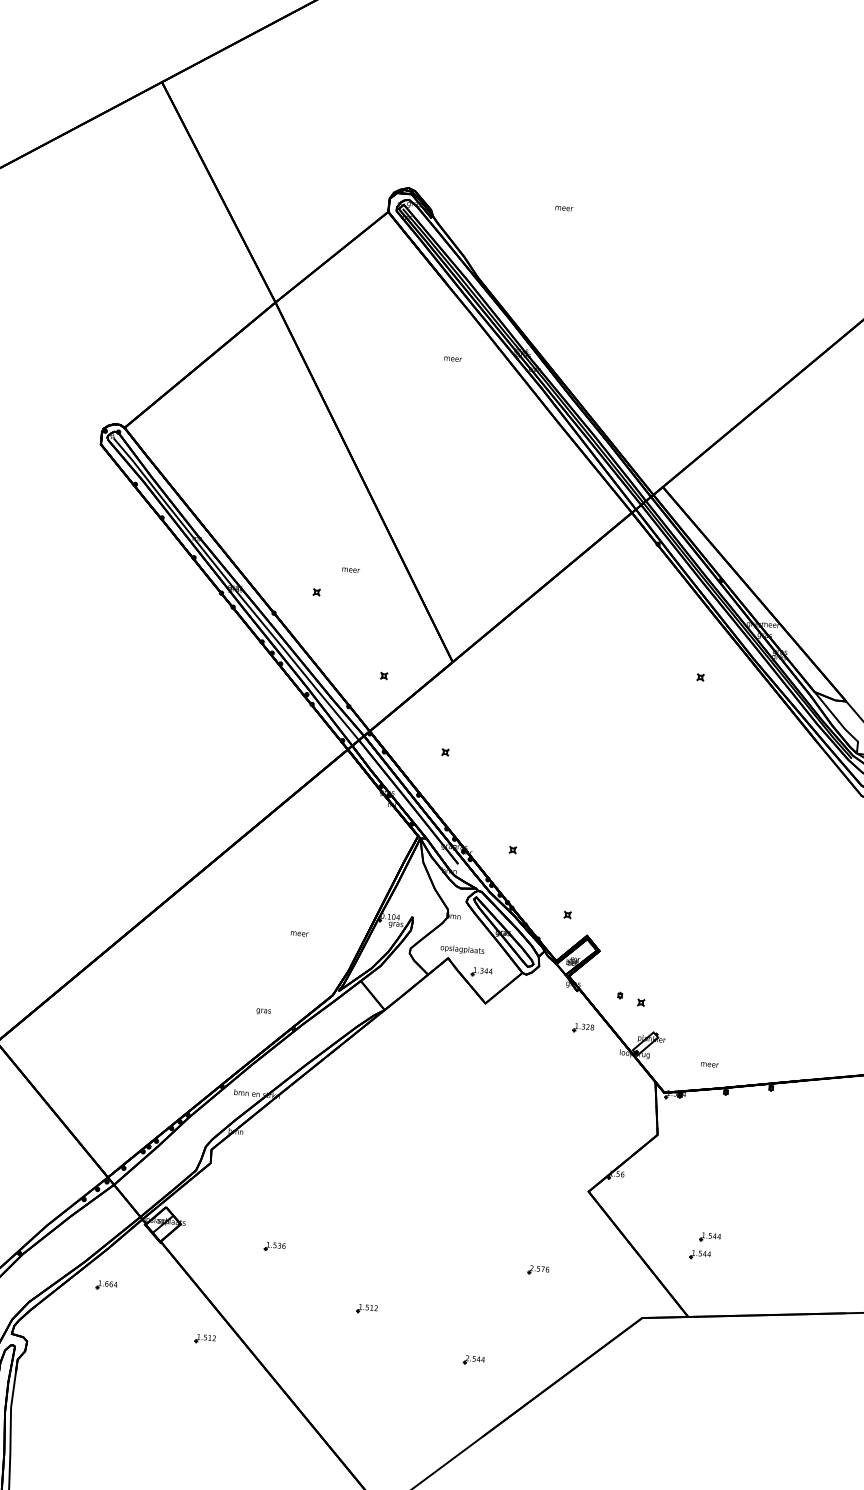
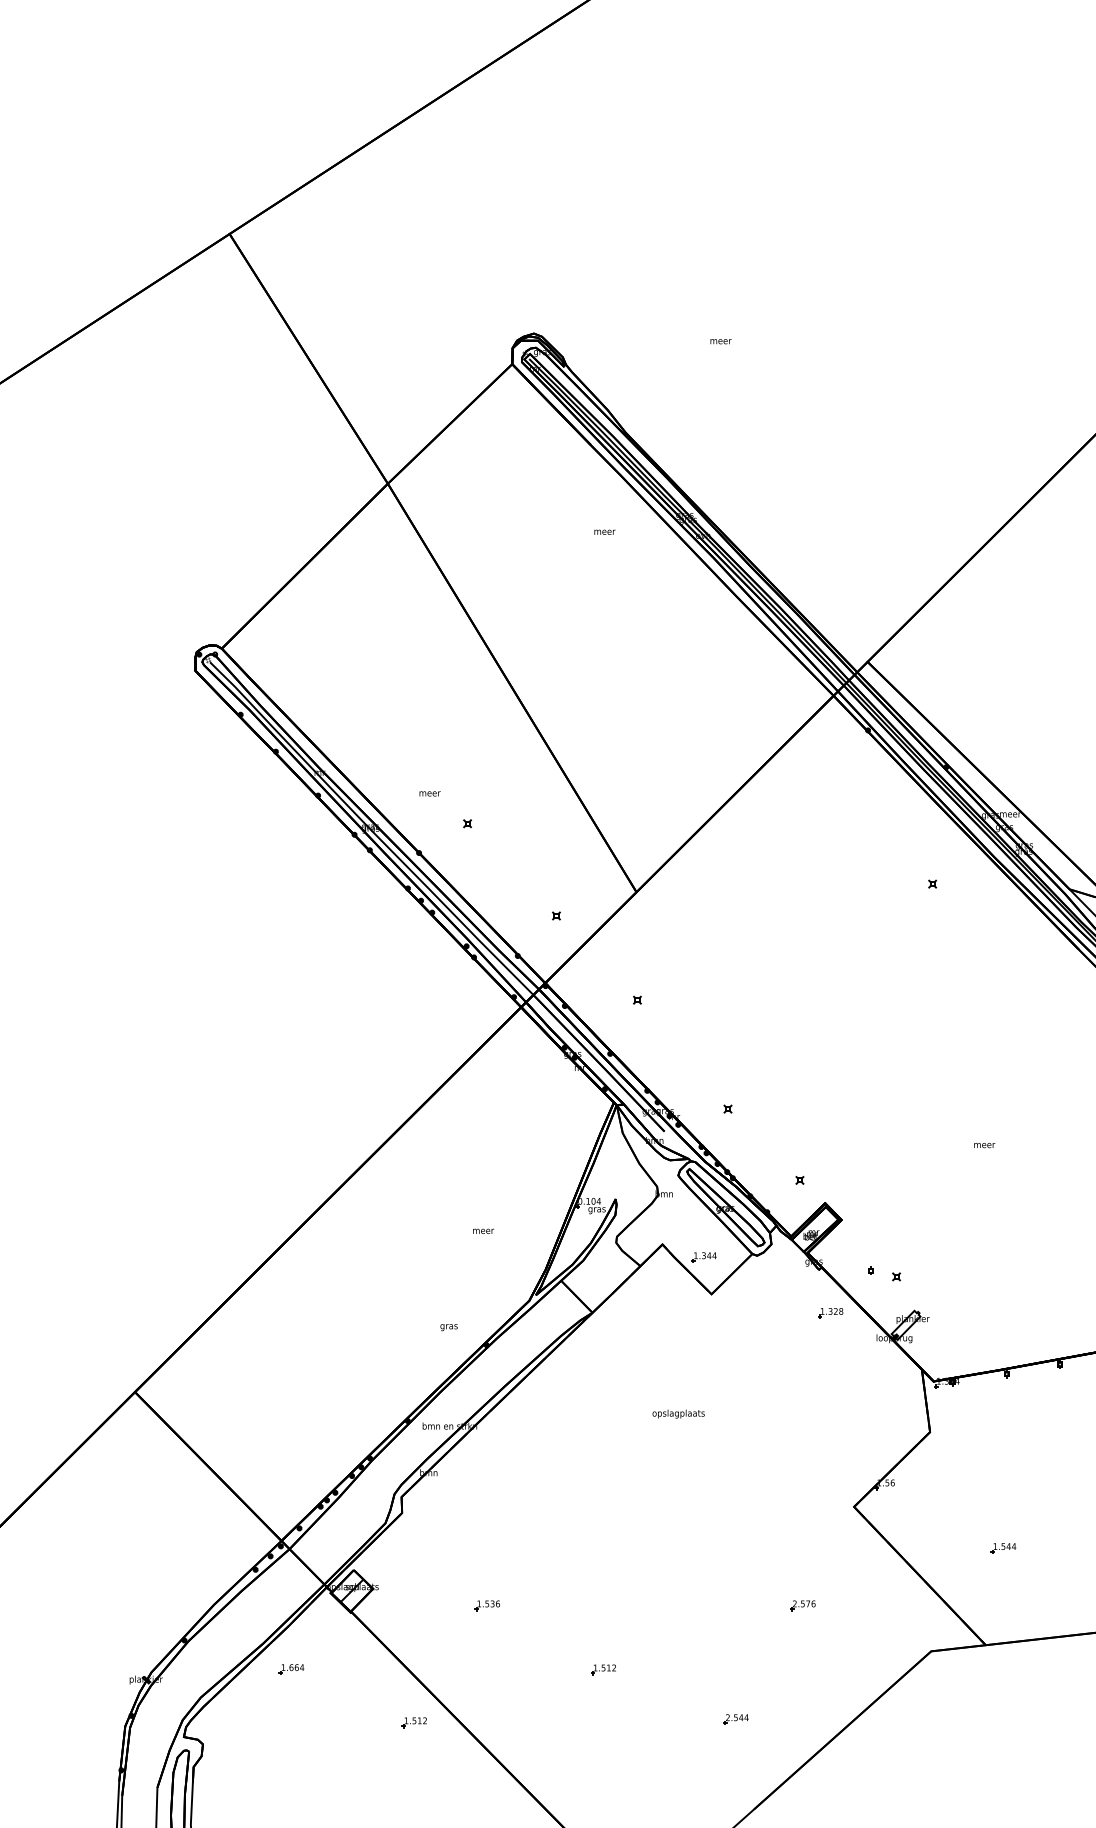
text: (350, 569) -> (429, 793), moved
text: (462, 949) -> (678, 1413), moved
text: (709, 1064) -> (984, 1145), moved
part: (700, 1255) -> (993, 1570), removed

